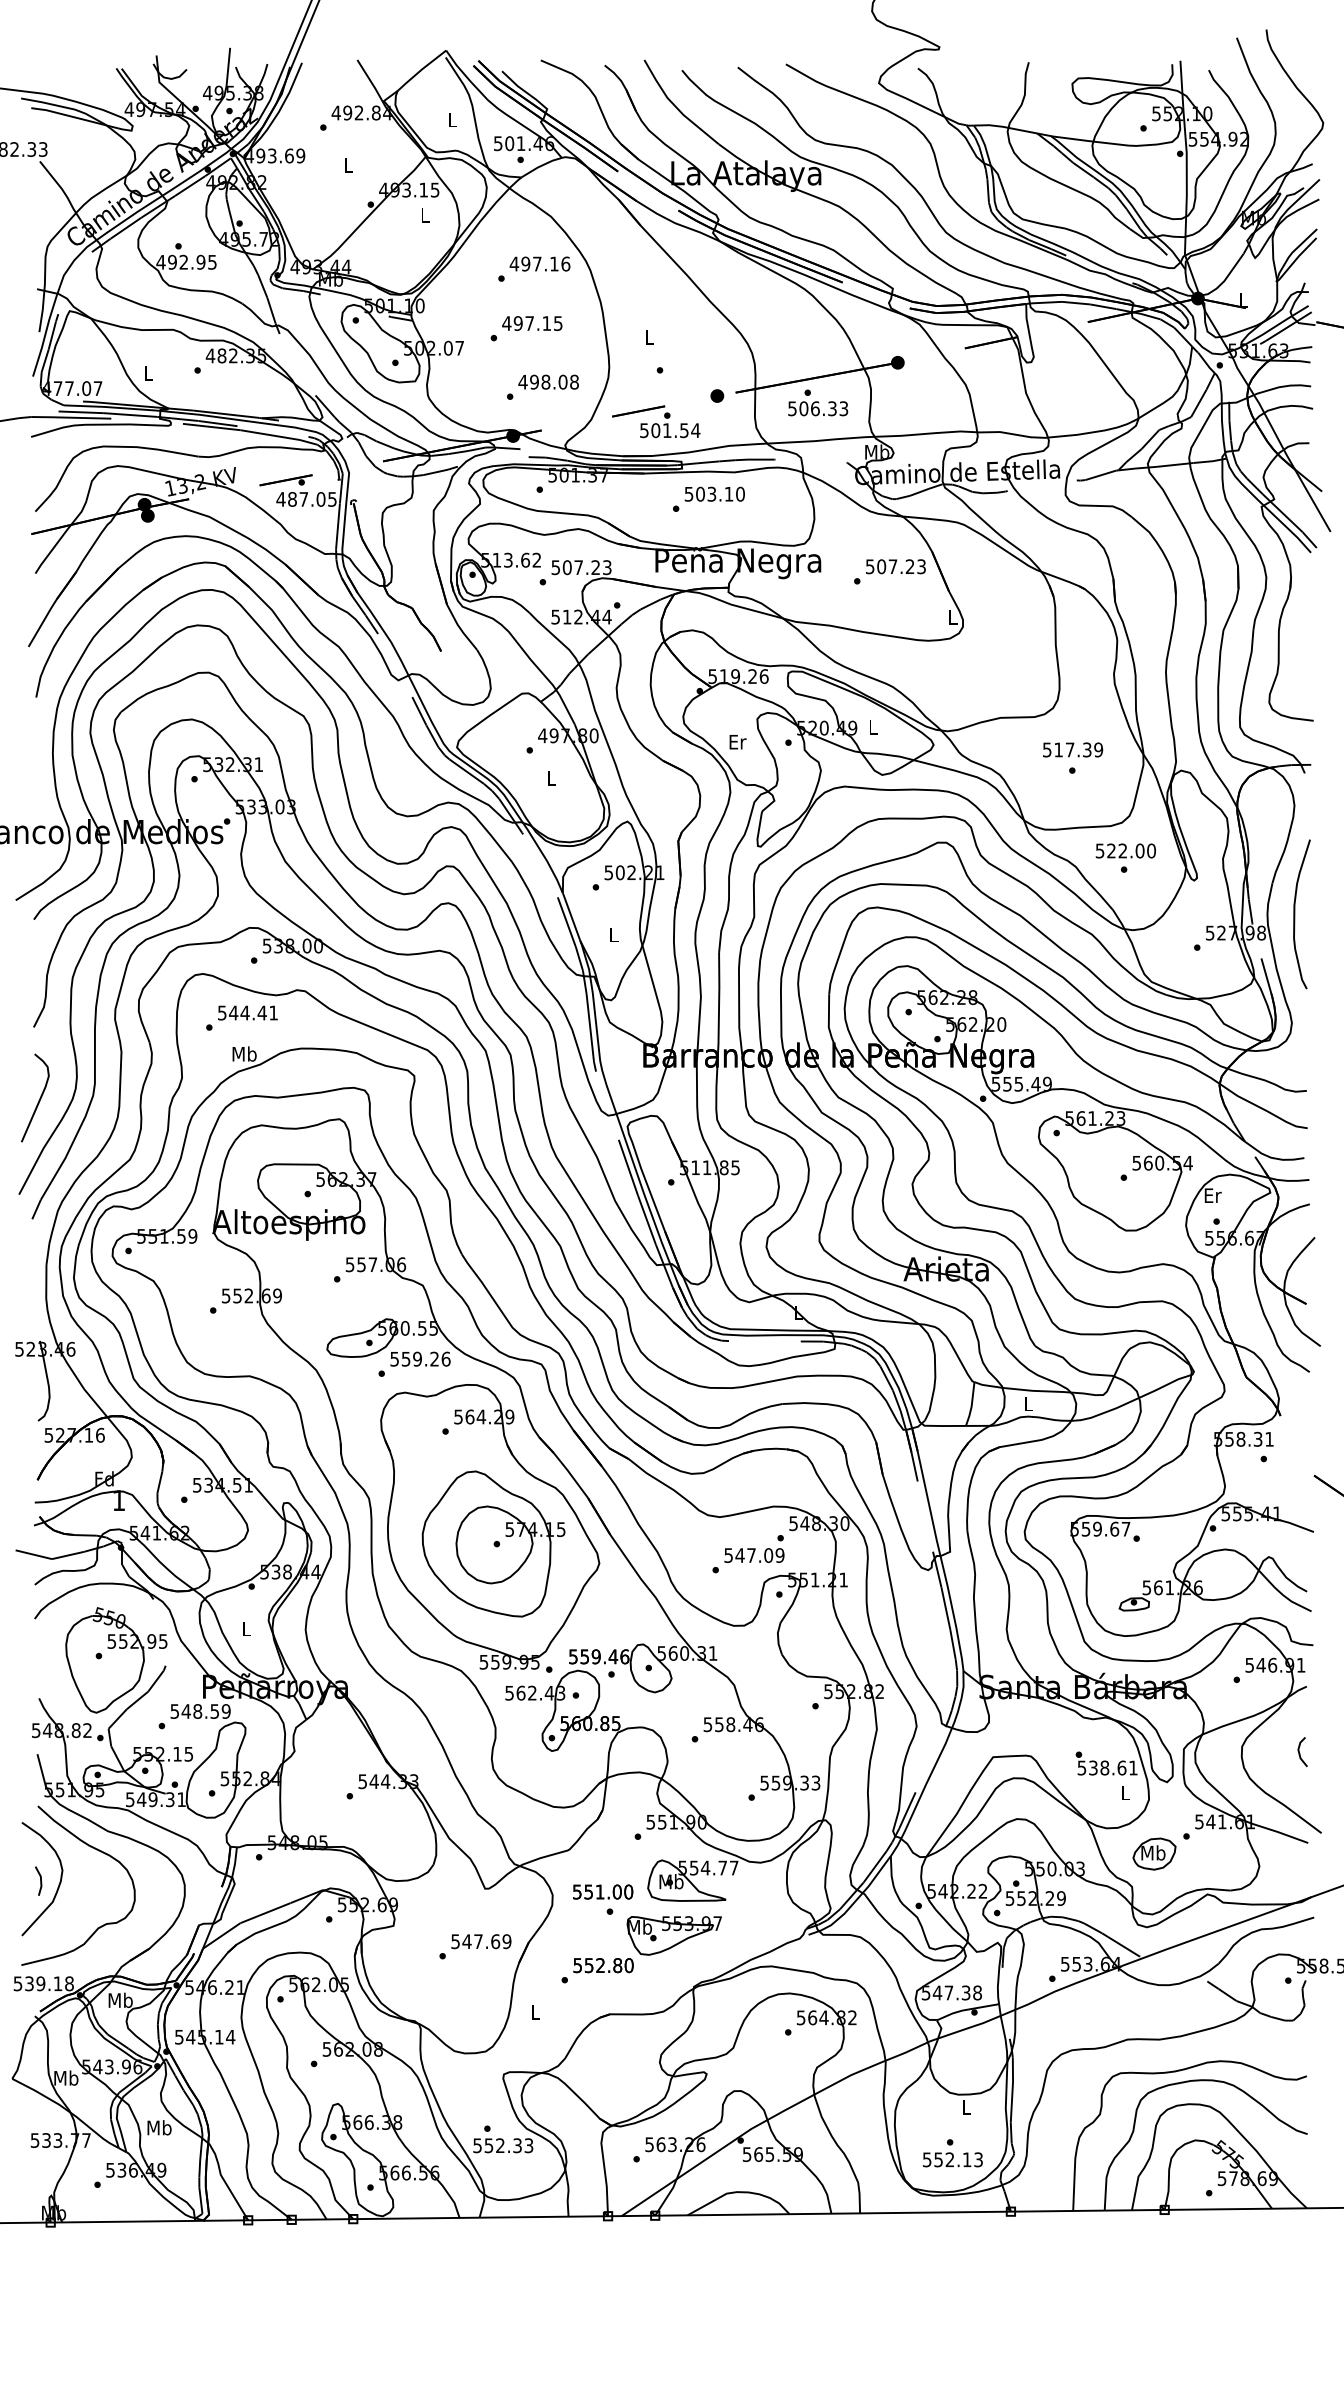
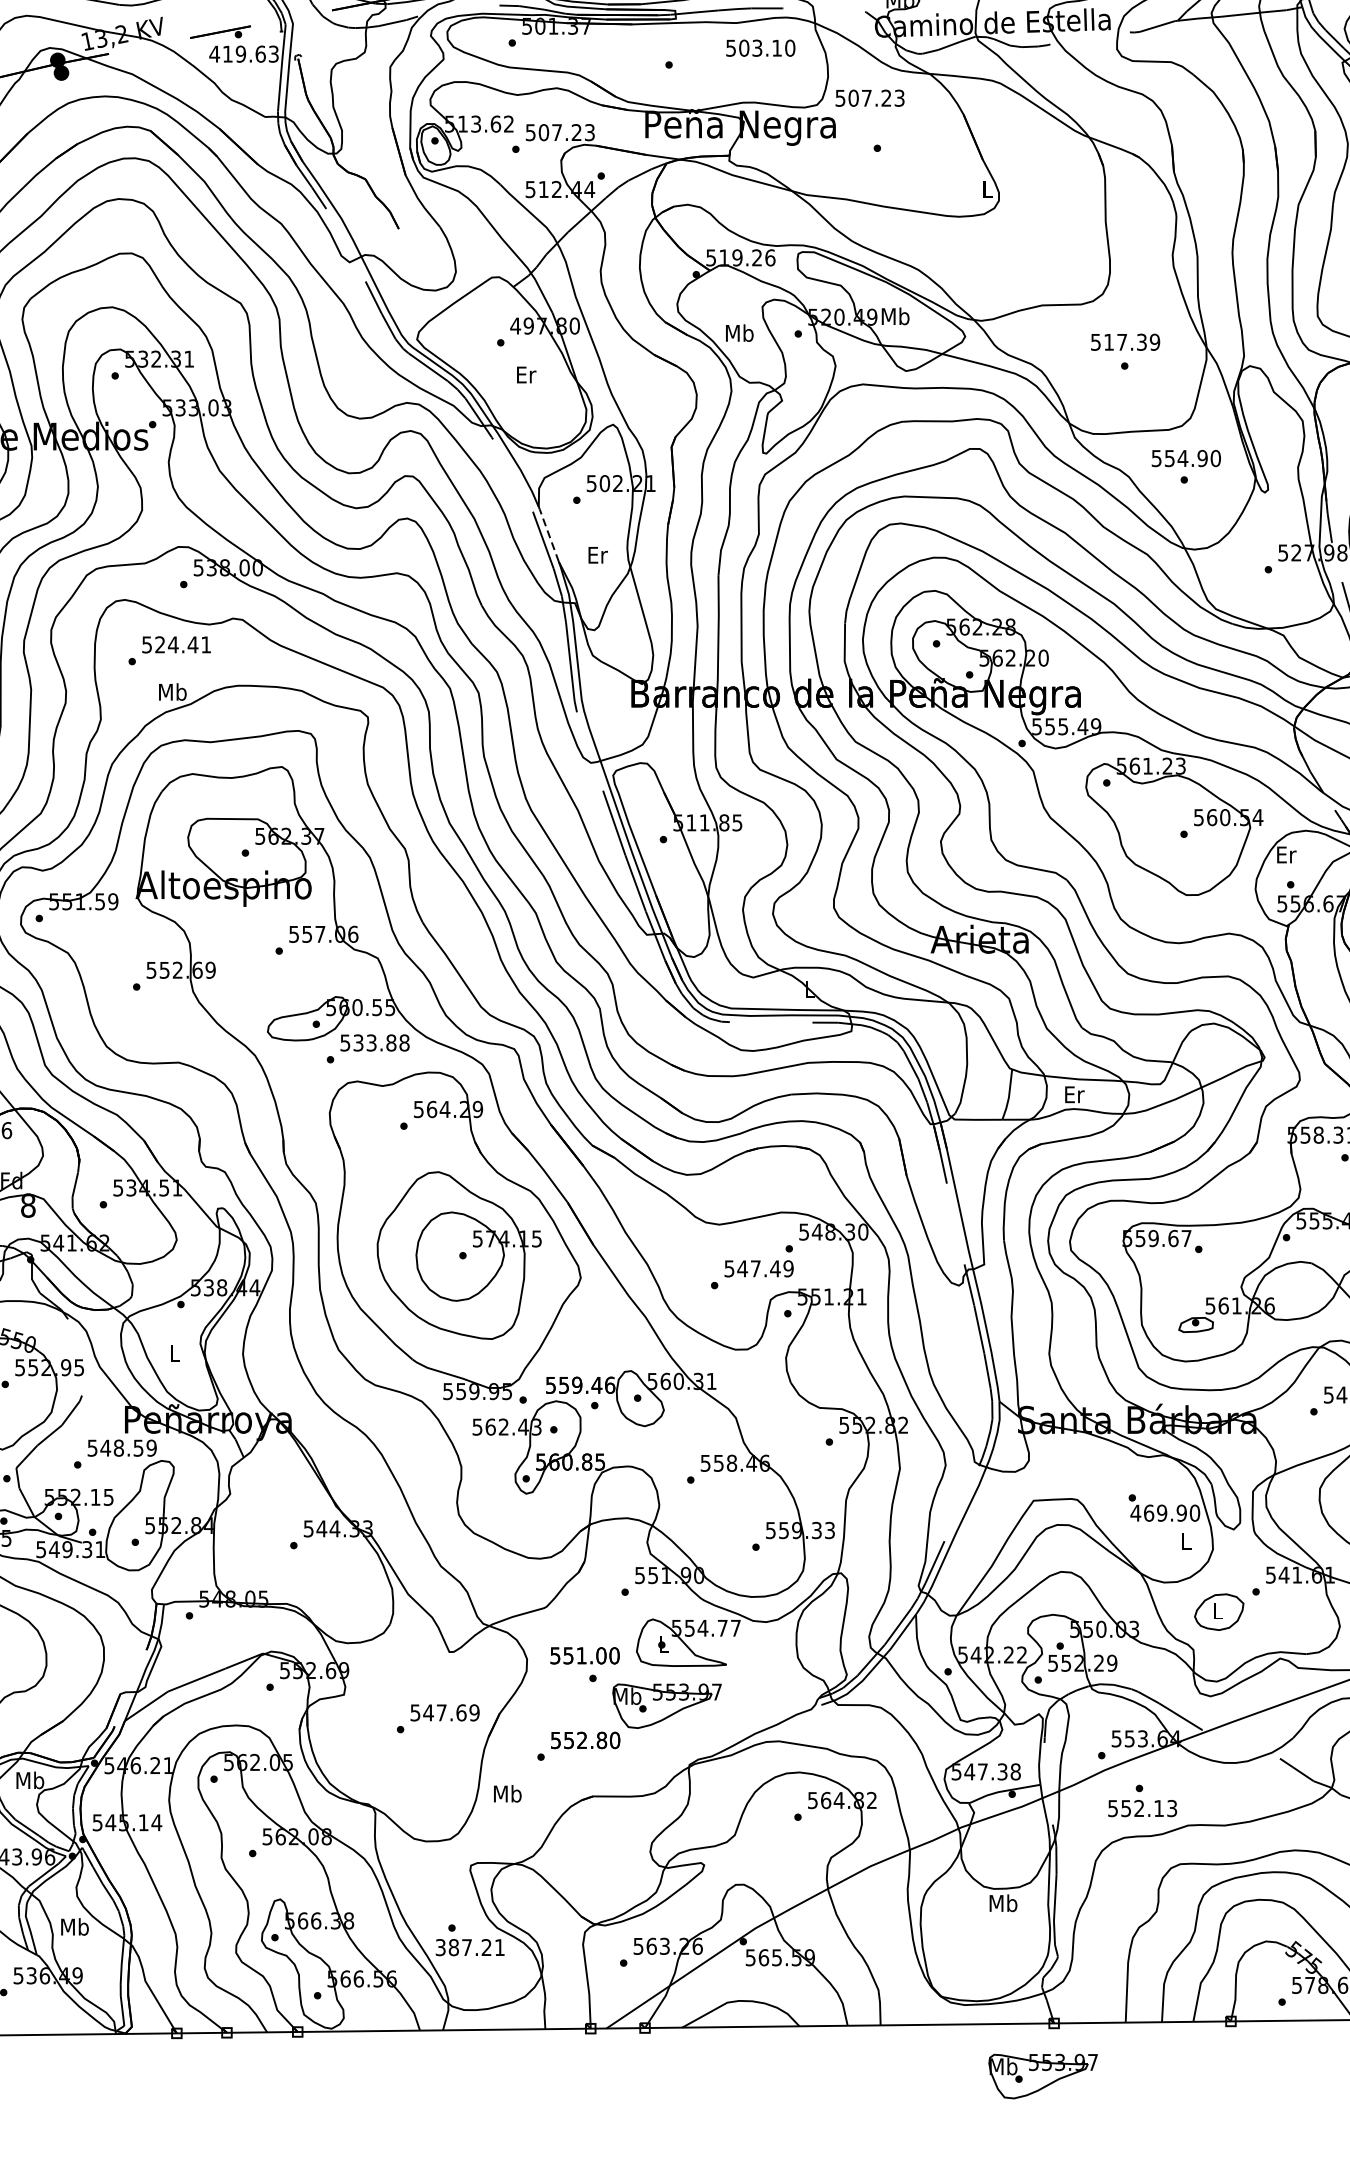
text: (714, 493) -> (760, 47), moved
text: (312, 499) -> (250, 54), 487.05 -> 419.63
text: (895, 566) -> (869, 97), moved
text: (873, 727) -> (896, 316), L -> Mb
text: (737, 741) -> (739, 332), Er -> Mb
text: (551, 778) -> (525, 375), L -> Er
text: (1125, 850) -> (1185, 457), 522.00 -> 554.90
line: (571, 915) -> (548, 532), solid -> dashed
text: (614, 934) -> (598, 554), L -> Er
text: (233, 1012) -> (160, 644), 544.41 -> 524.41
text: (426, 1358) -> (381, 1042), 559.26 -> 533.88
text: (1028, 1404) -> (1074, 1095), L -> Er
text: (118, 1500) -> (27, 1205), 1 -> 8
text: (768, 1555) -> (775, 1268), 547.09 -> 547.49
text: (1107, 1767) -> (1165, 1512), 538.61 -> 469.90
text: (1153, 1852) -> (1218, 1610), Mb -> L
text: (671, 1881) -> (663, 1643), Mb -> L
text: (535, 2011) -> (507, 1793), L -> Mb
text: (966, 2106) -> (1003, 1902), L -> Mb
text: (503, 2145) -> (470, 1947), 552.33 -> 387.21
text: (952, 2153) -> (1142, 1801), moved
part: (1000, 2257) -> (1042, 2076), added

